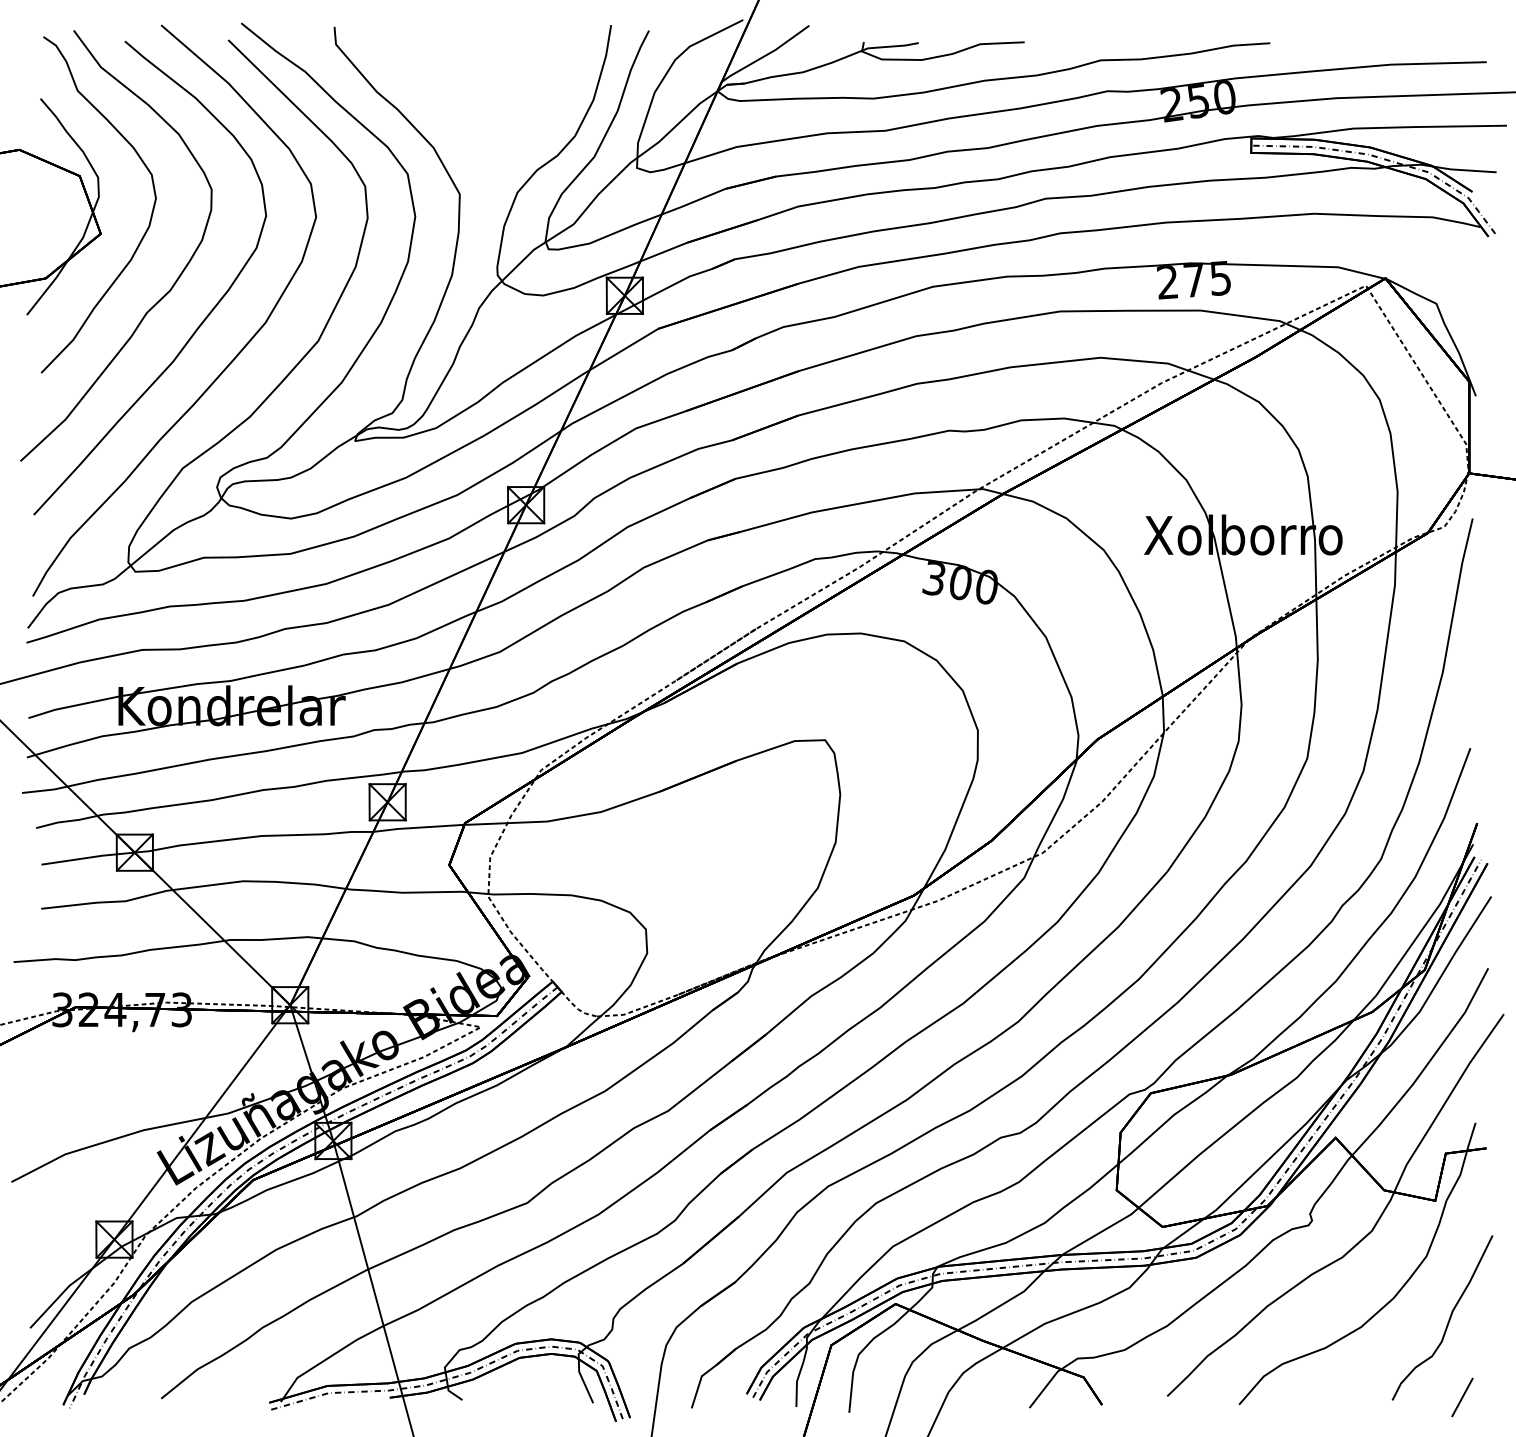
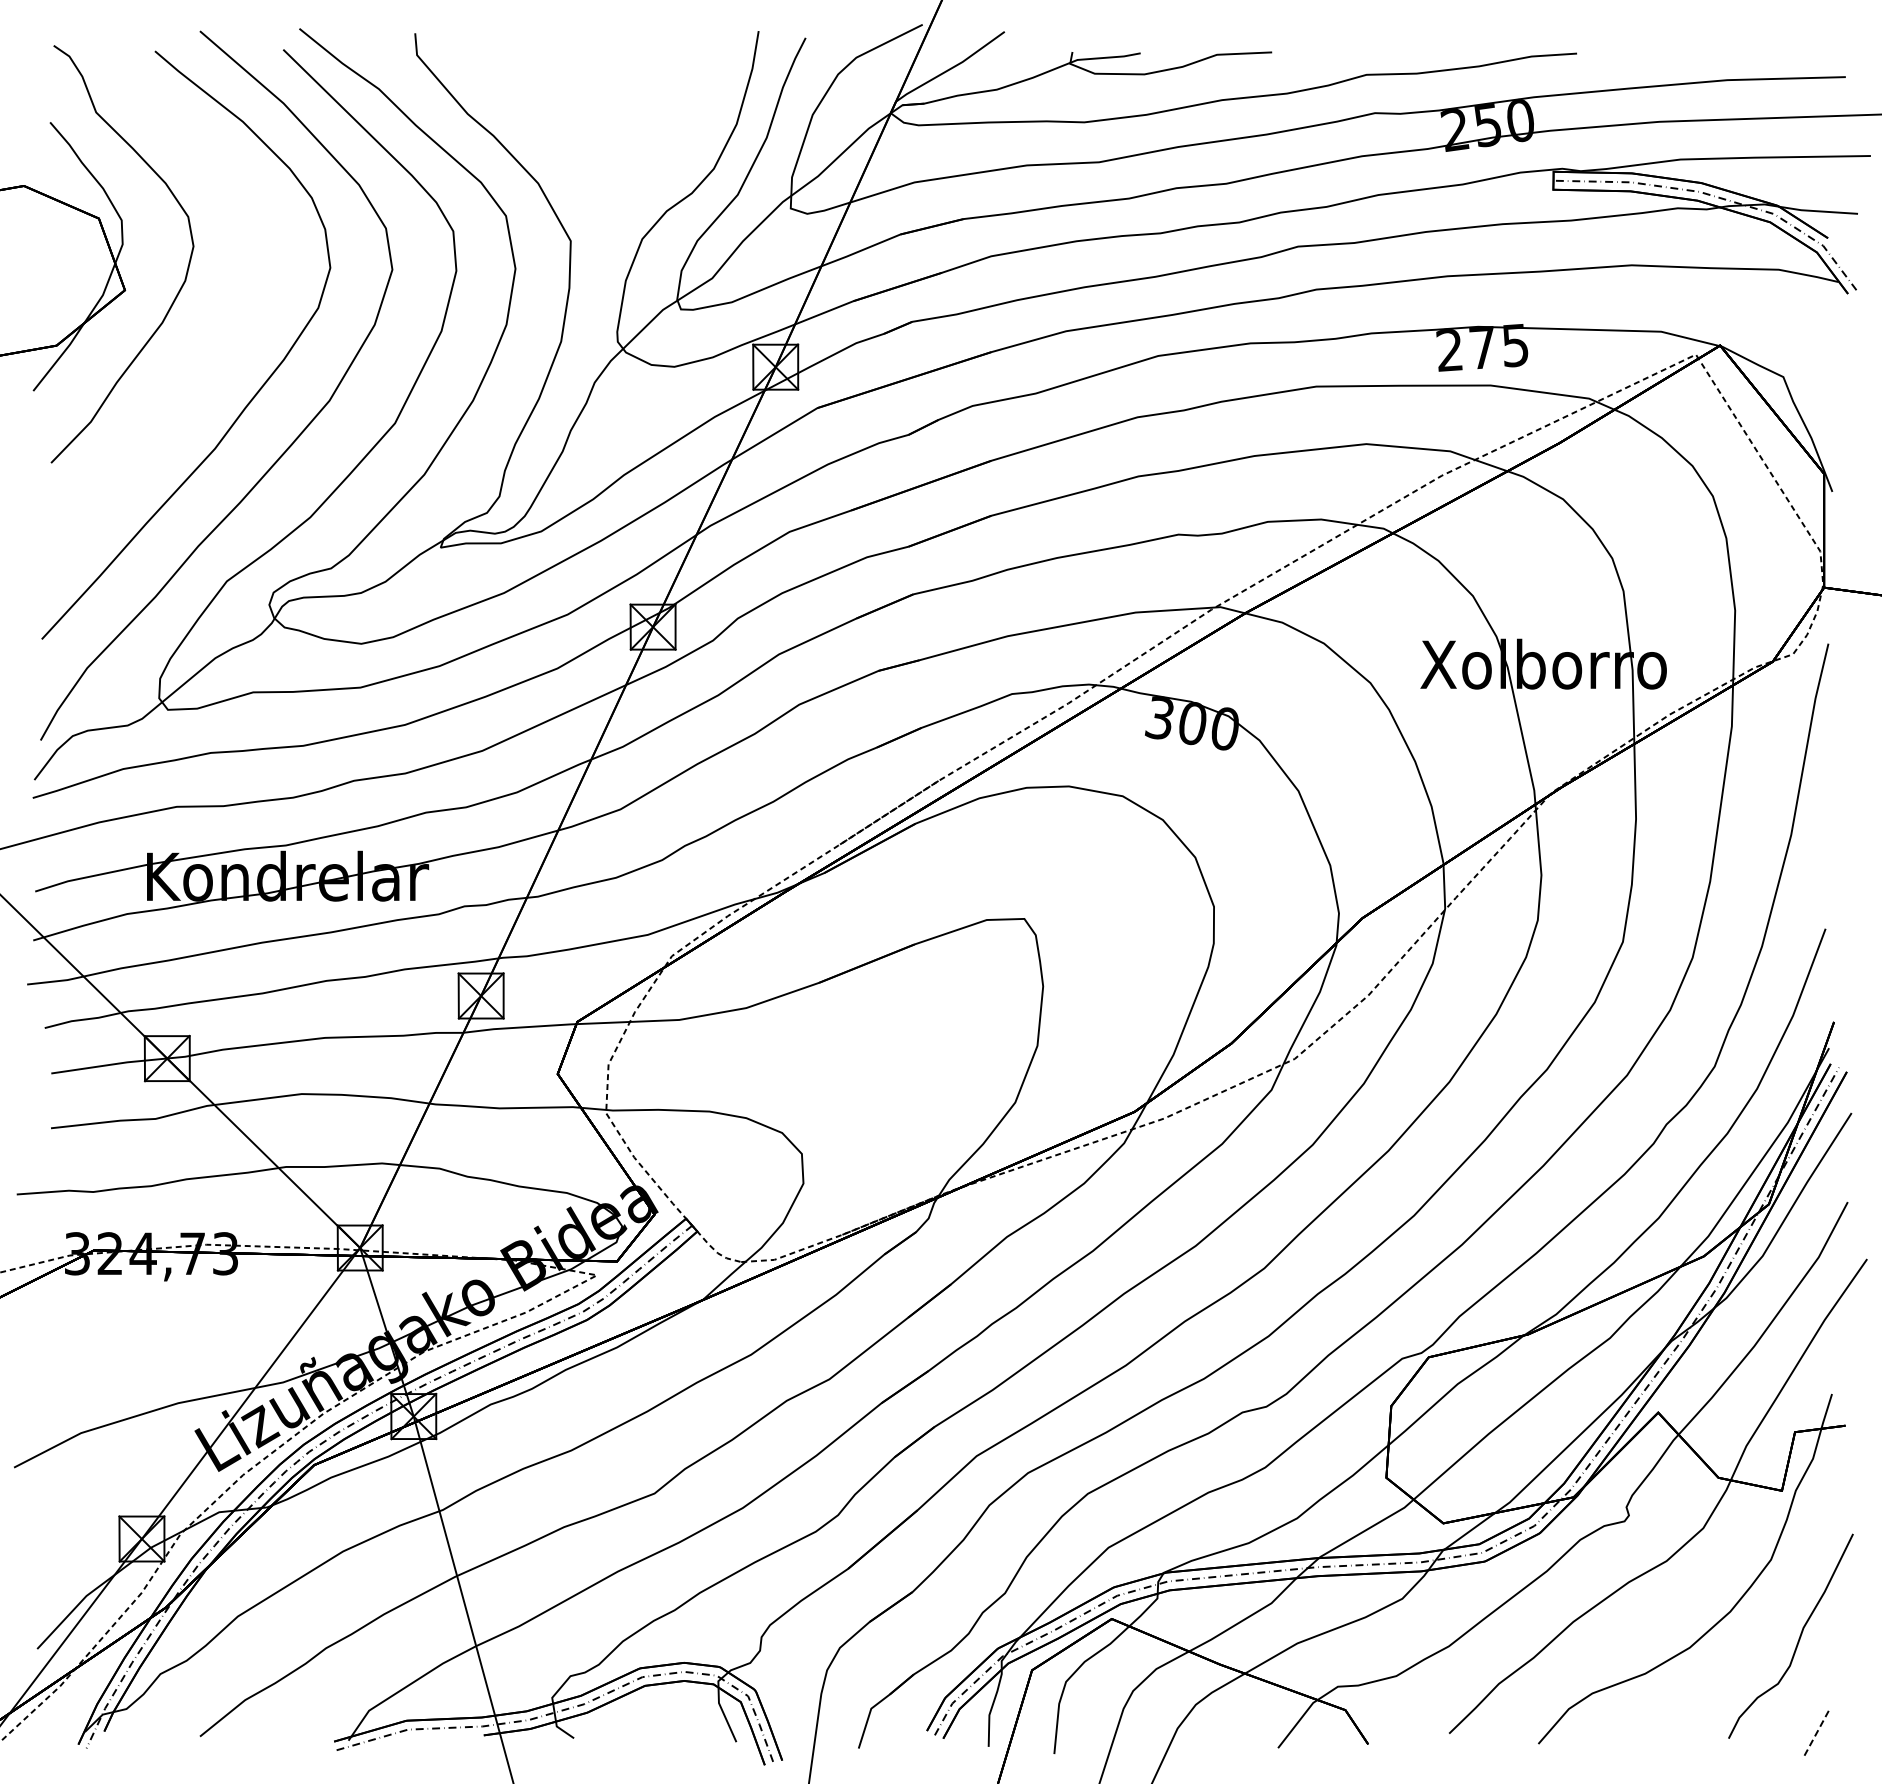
curve: (174, 282) -> (216, 350), removed
line: (1462, 1397) -> (1815, 1735), solid -> dashed

